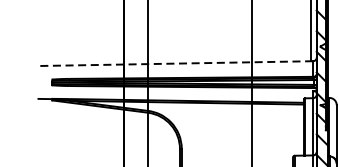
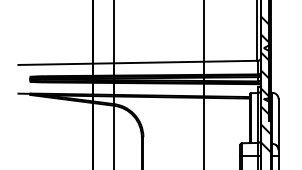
line: (176, 63) -> (138, 62), dashed -> solid

